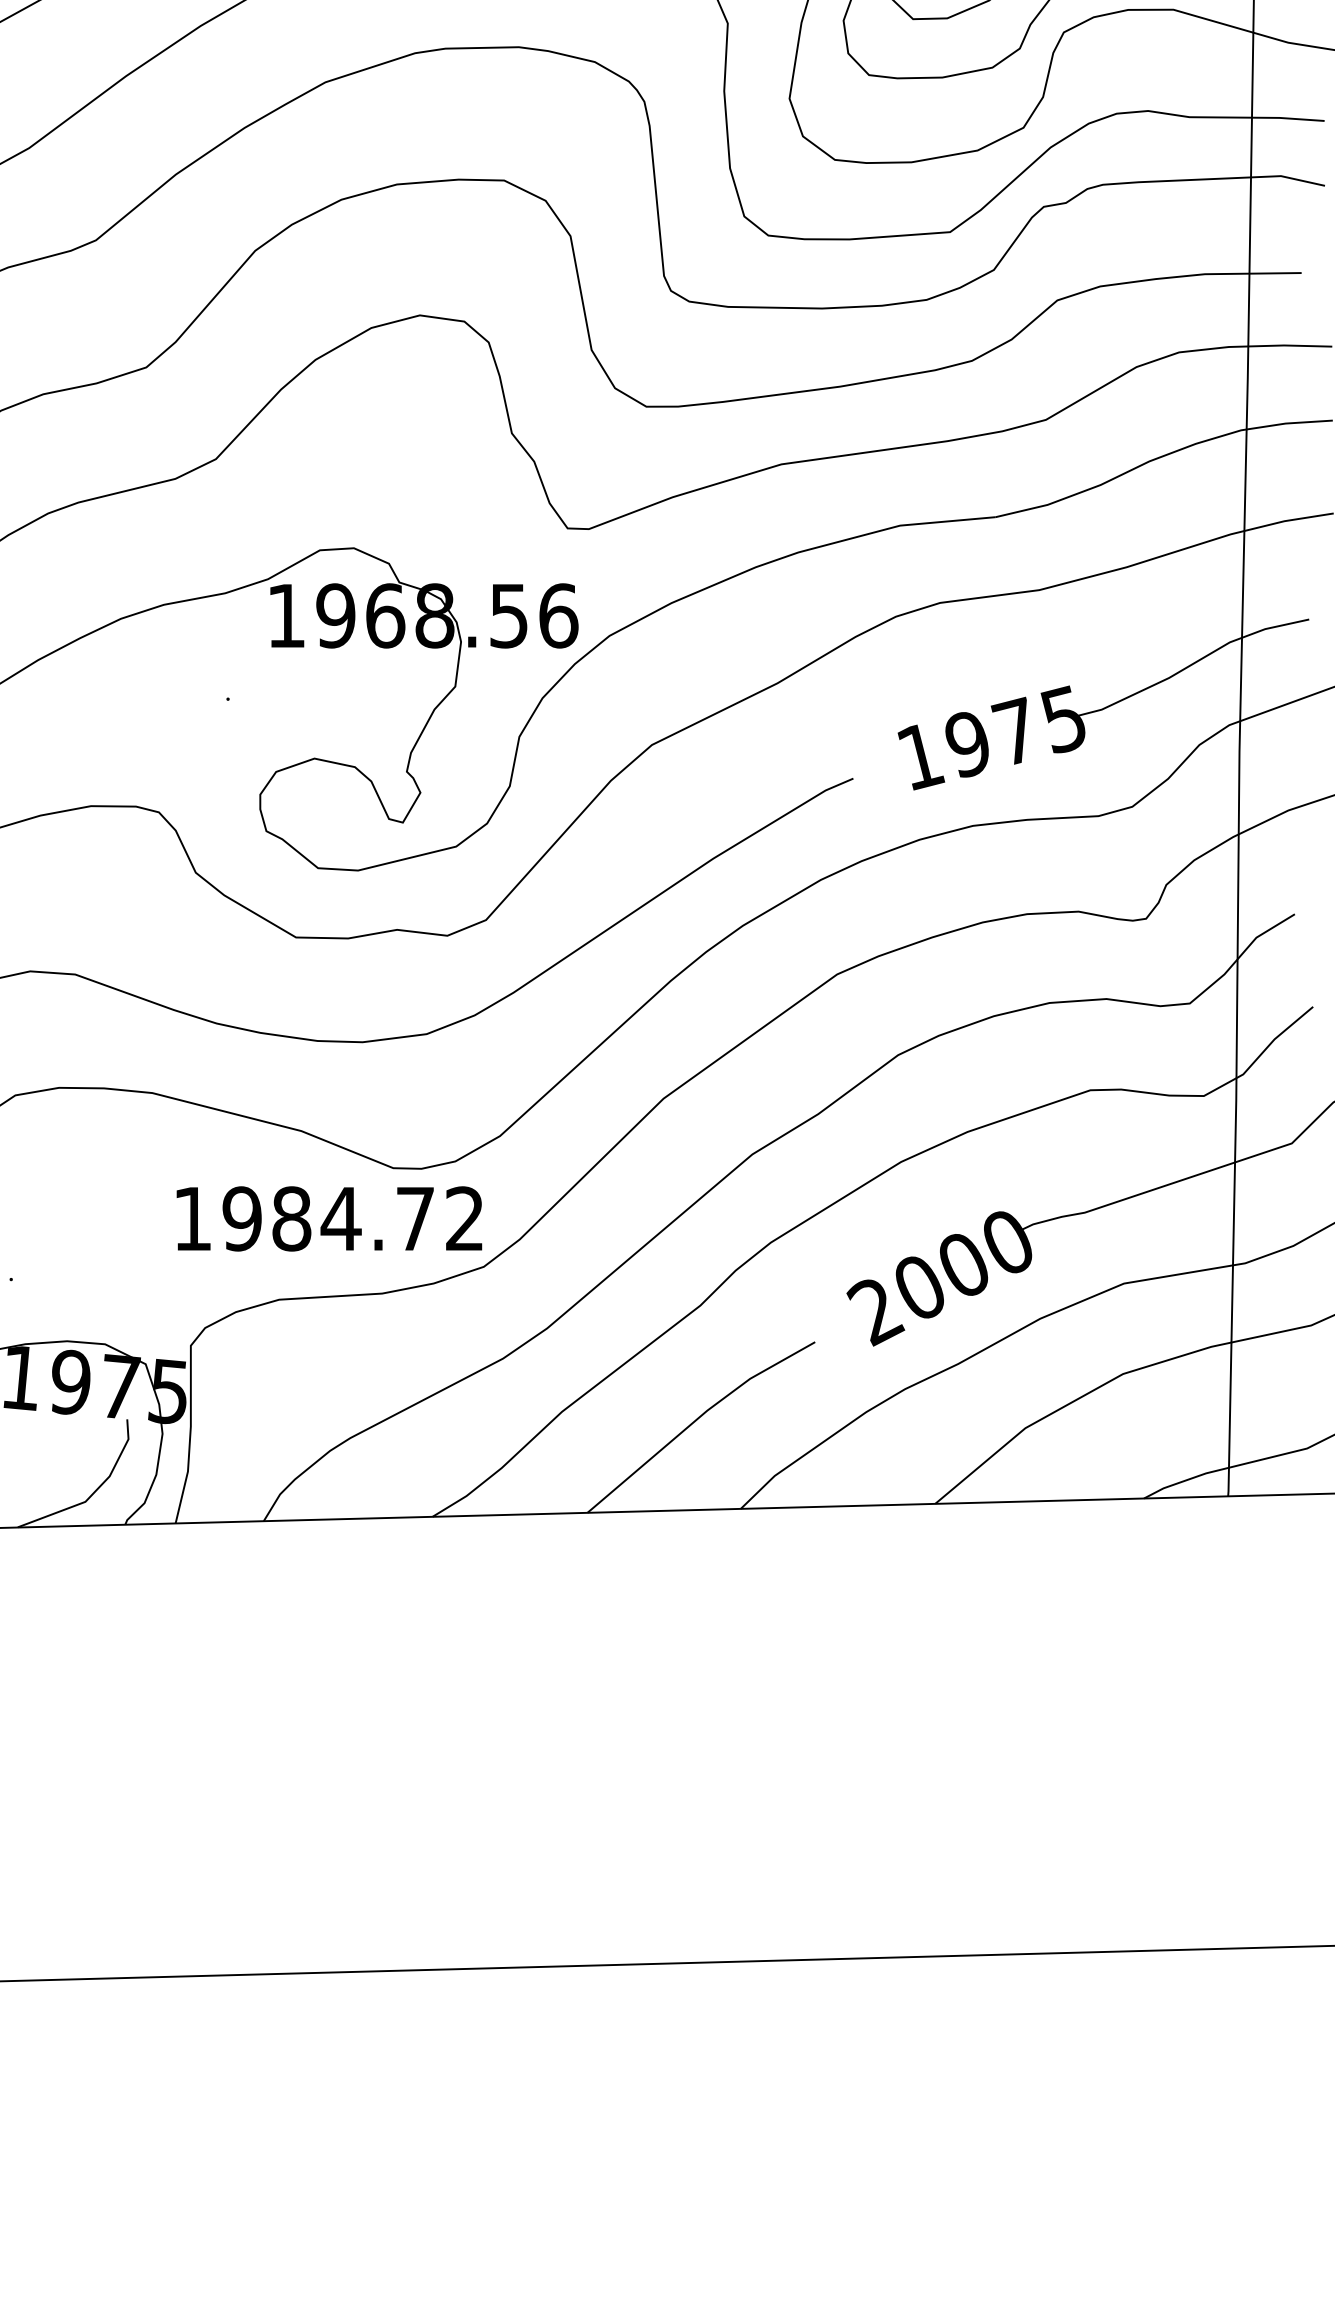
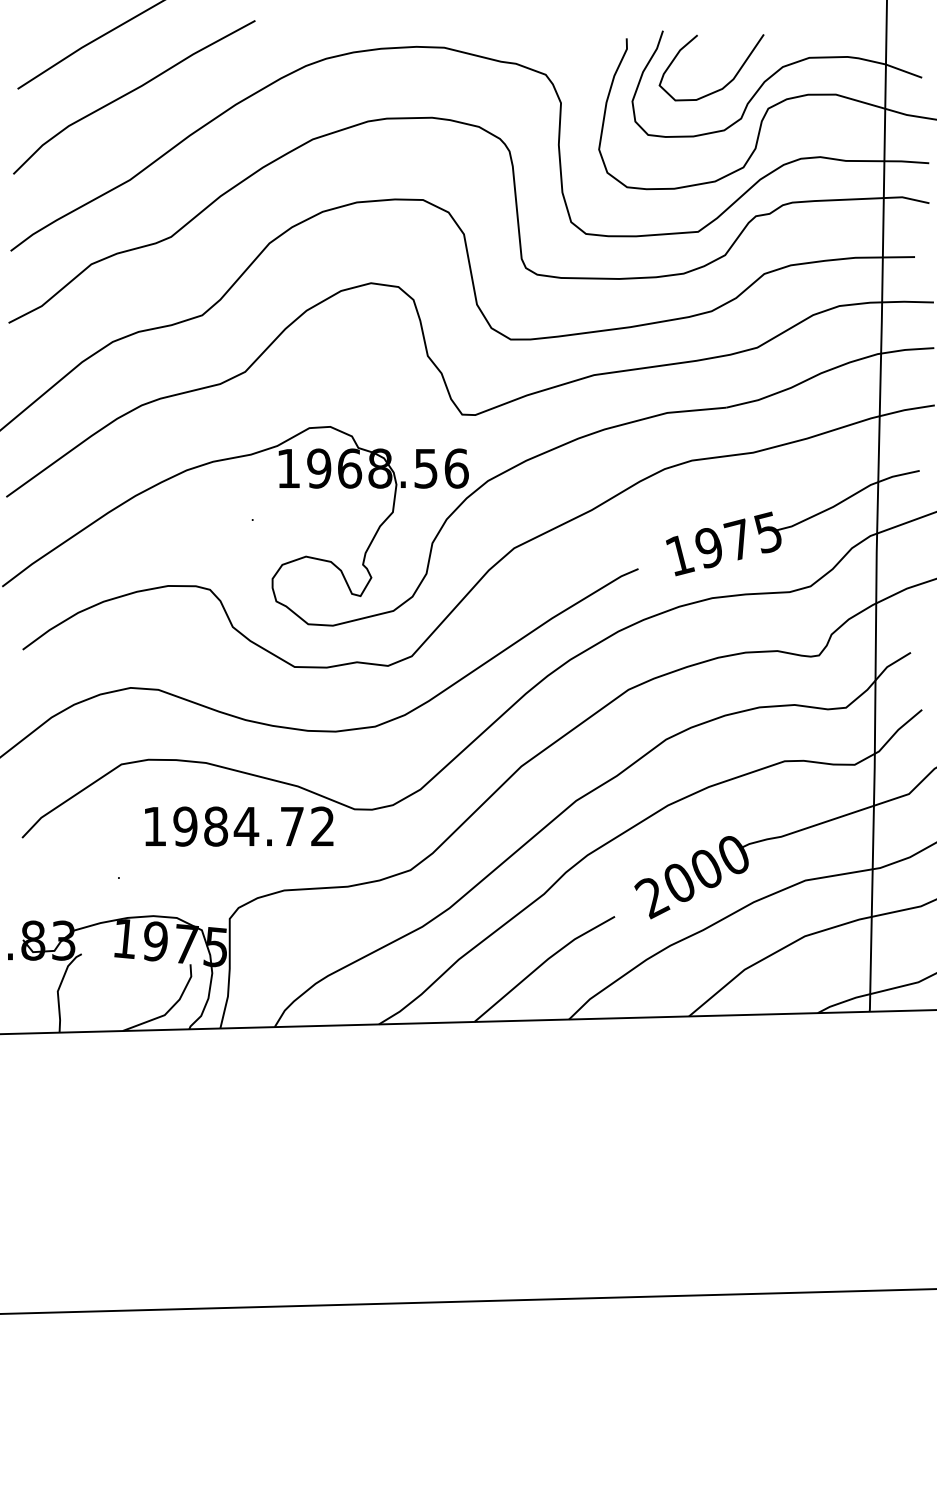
text: (329, 1218) -> (239, 826), moved

